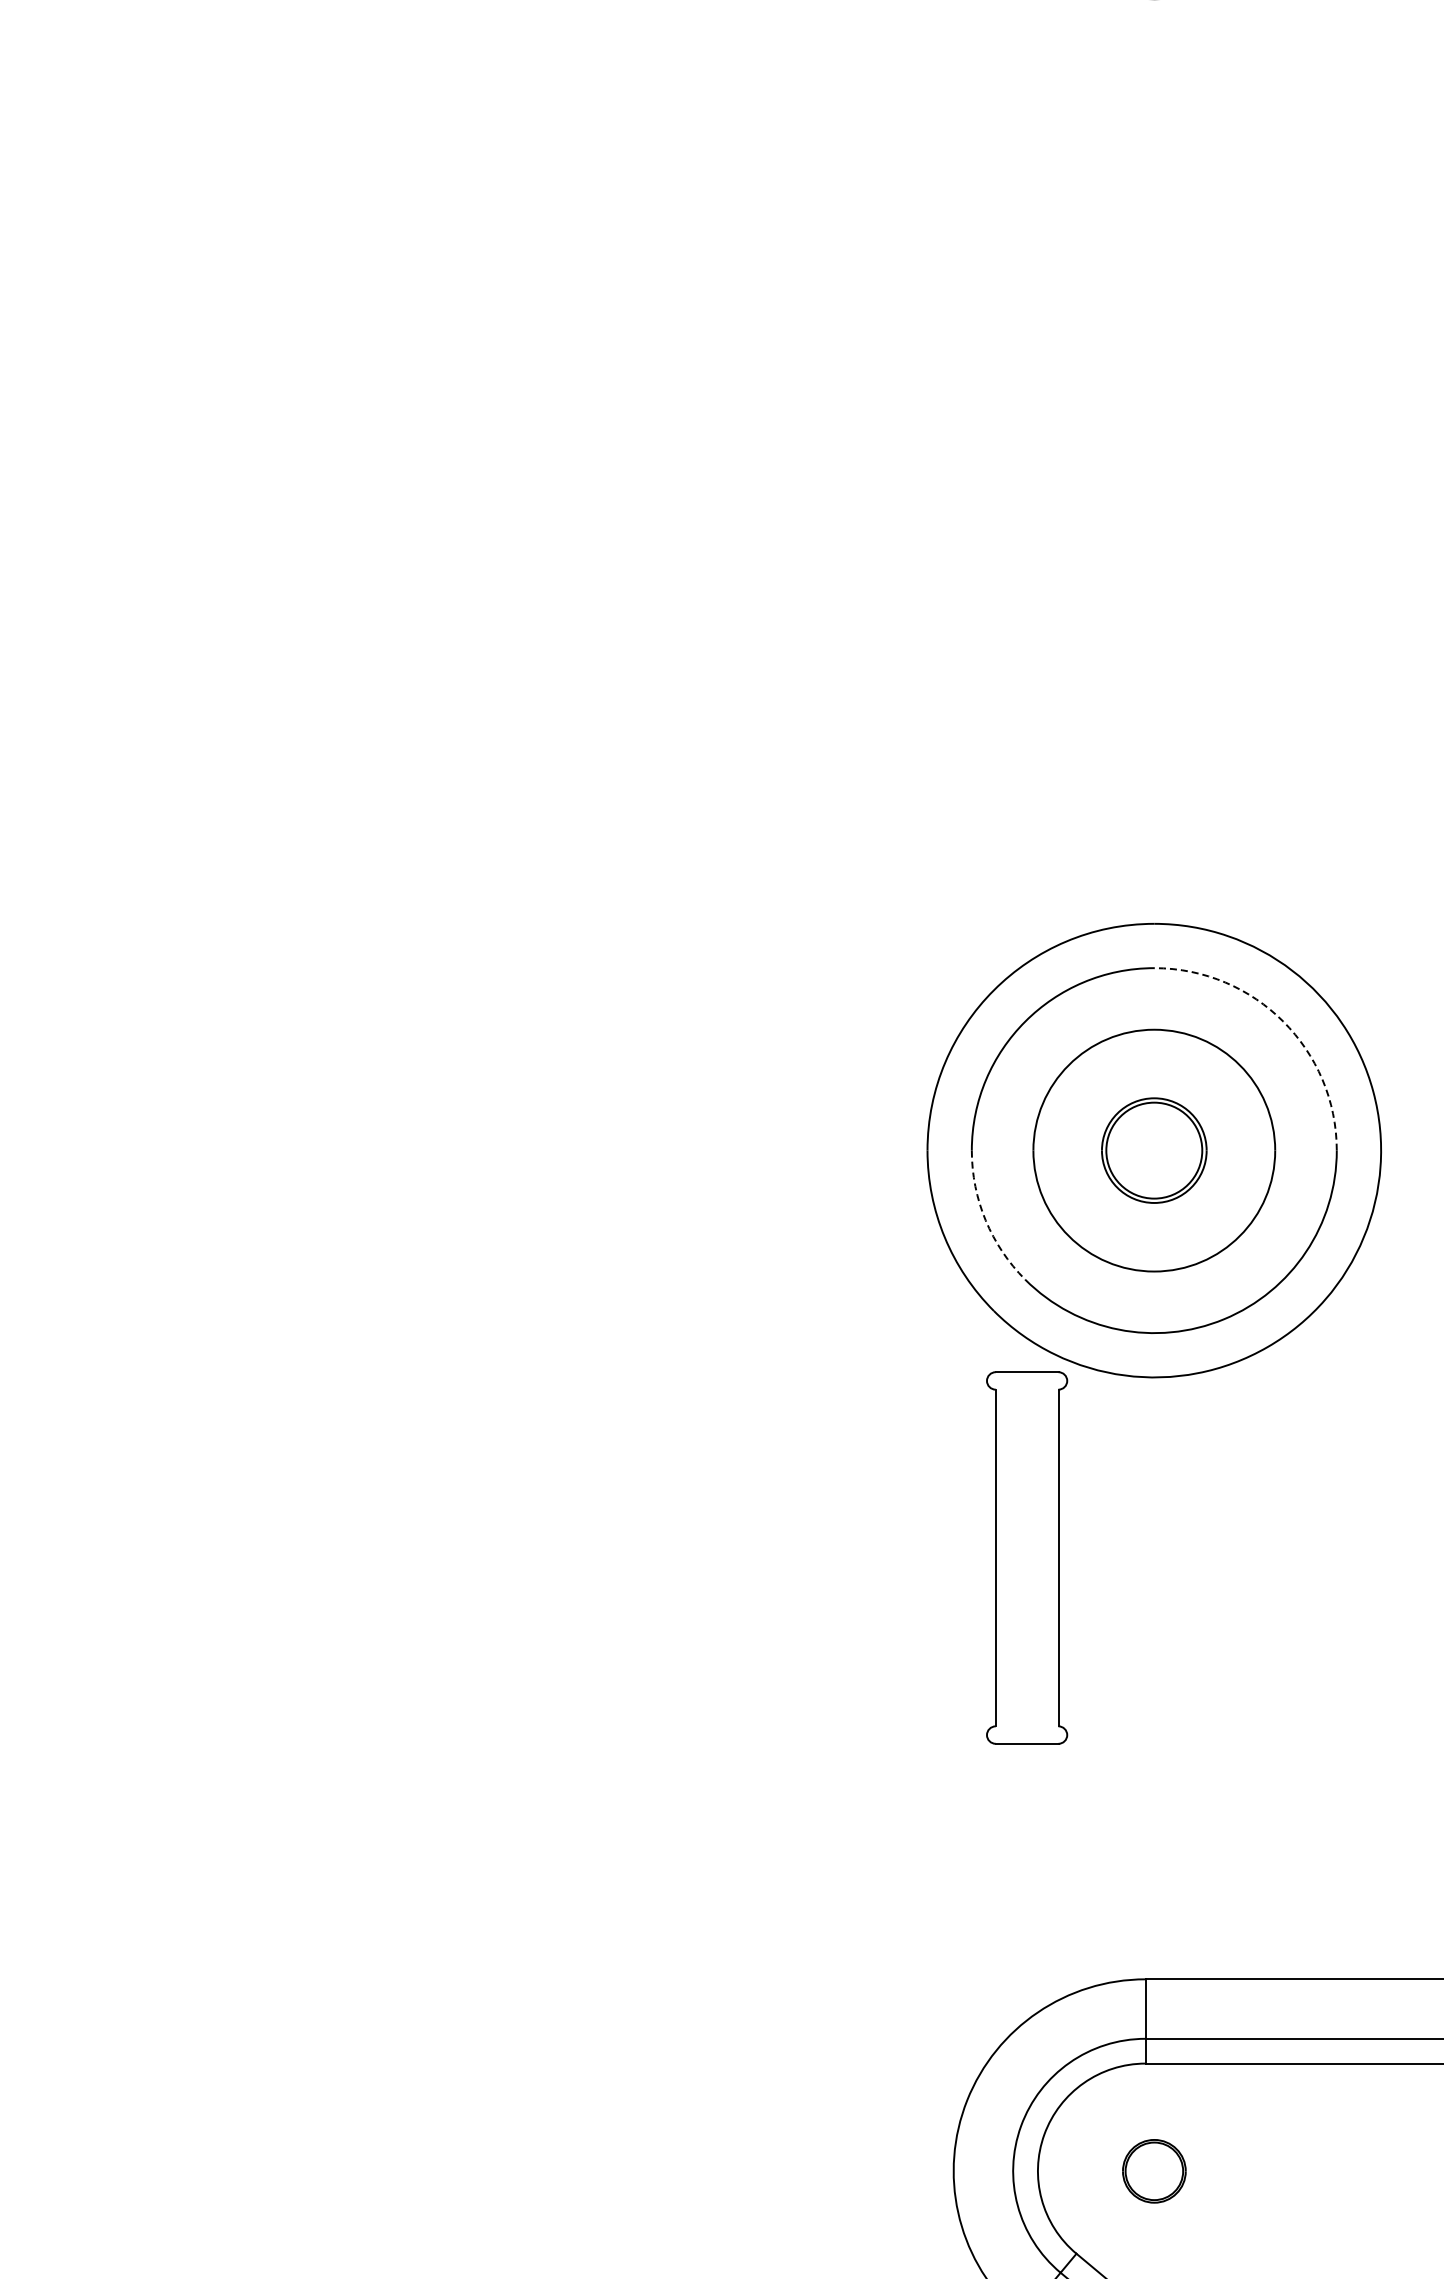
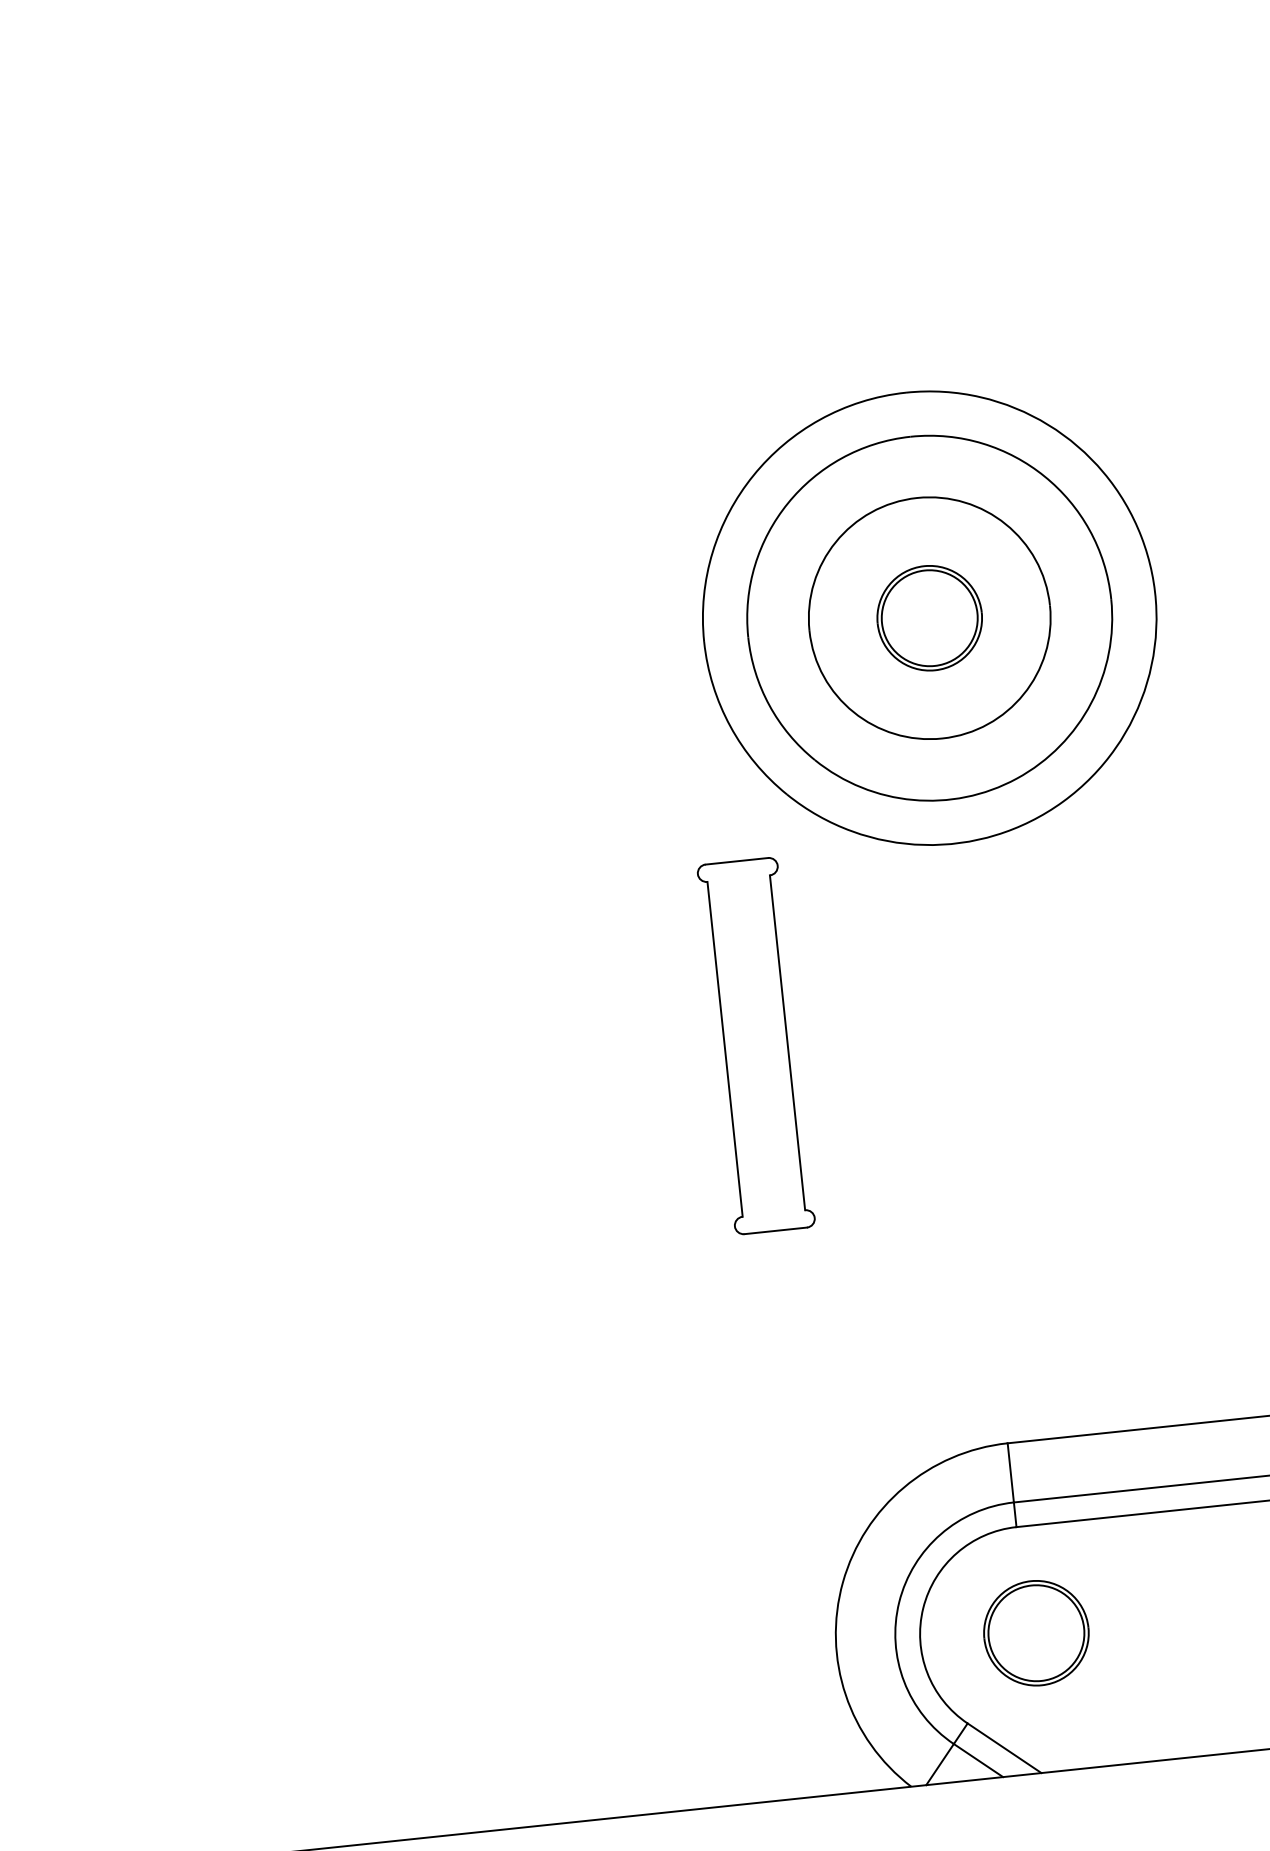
arc: (1283, 1021) -> (1044, 476), dashed -> solid
arc: (985, 1220) -> (769, 705), dashed -> solid
part: (1027, 1557) -> (756, 1045), moved
part: (1154, 2171) -> (1036, 1633), size x1.67

